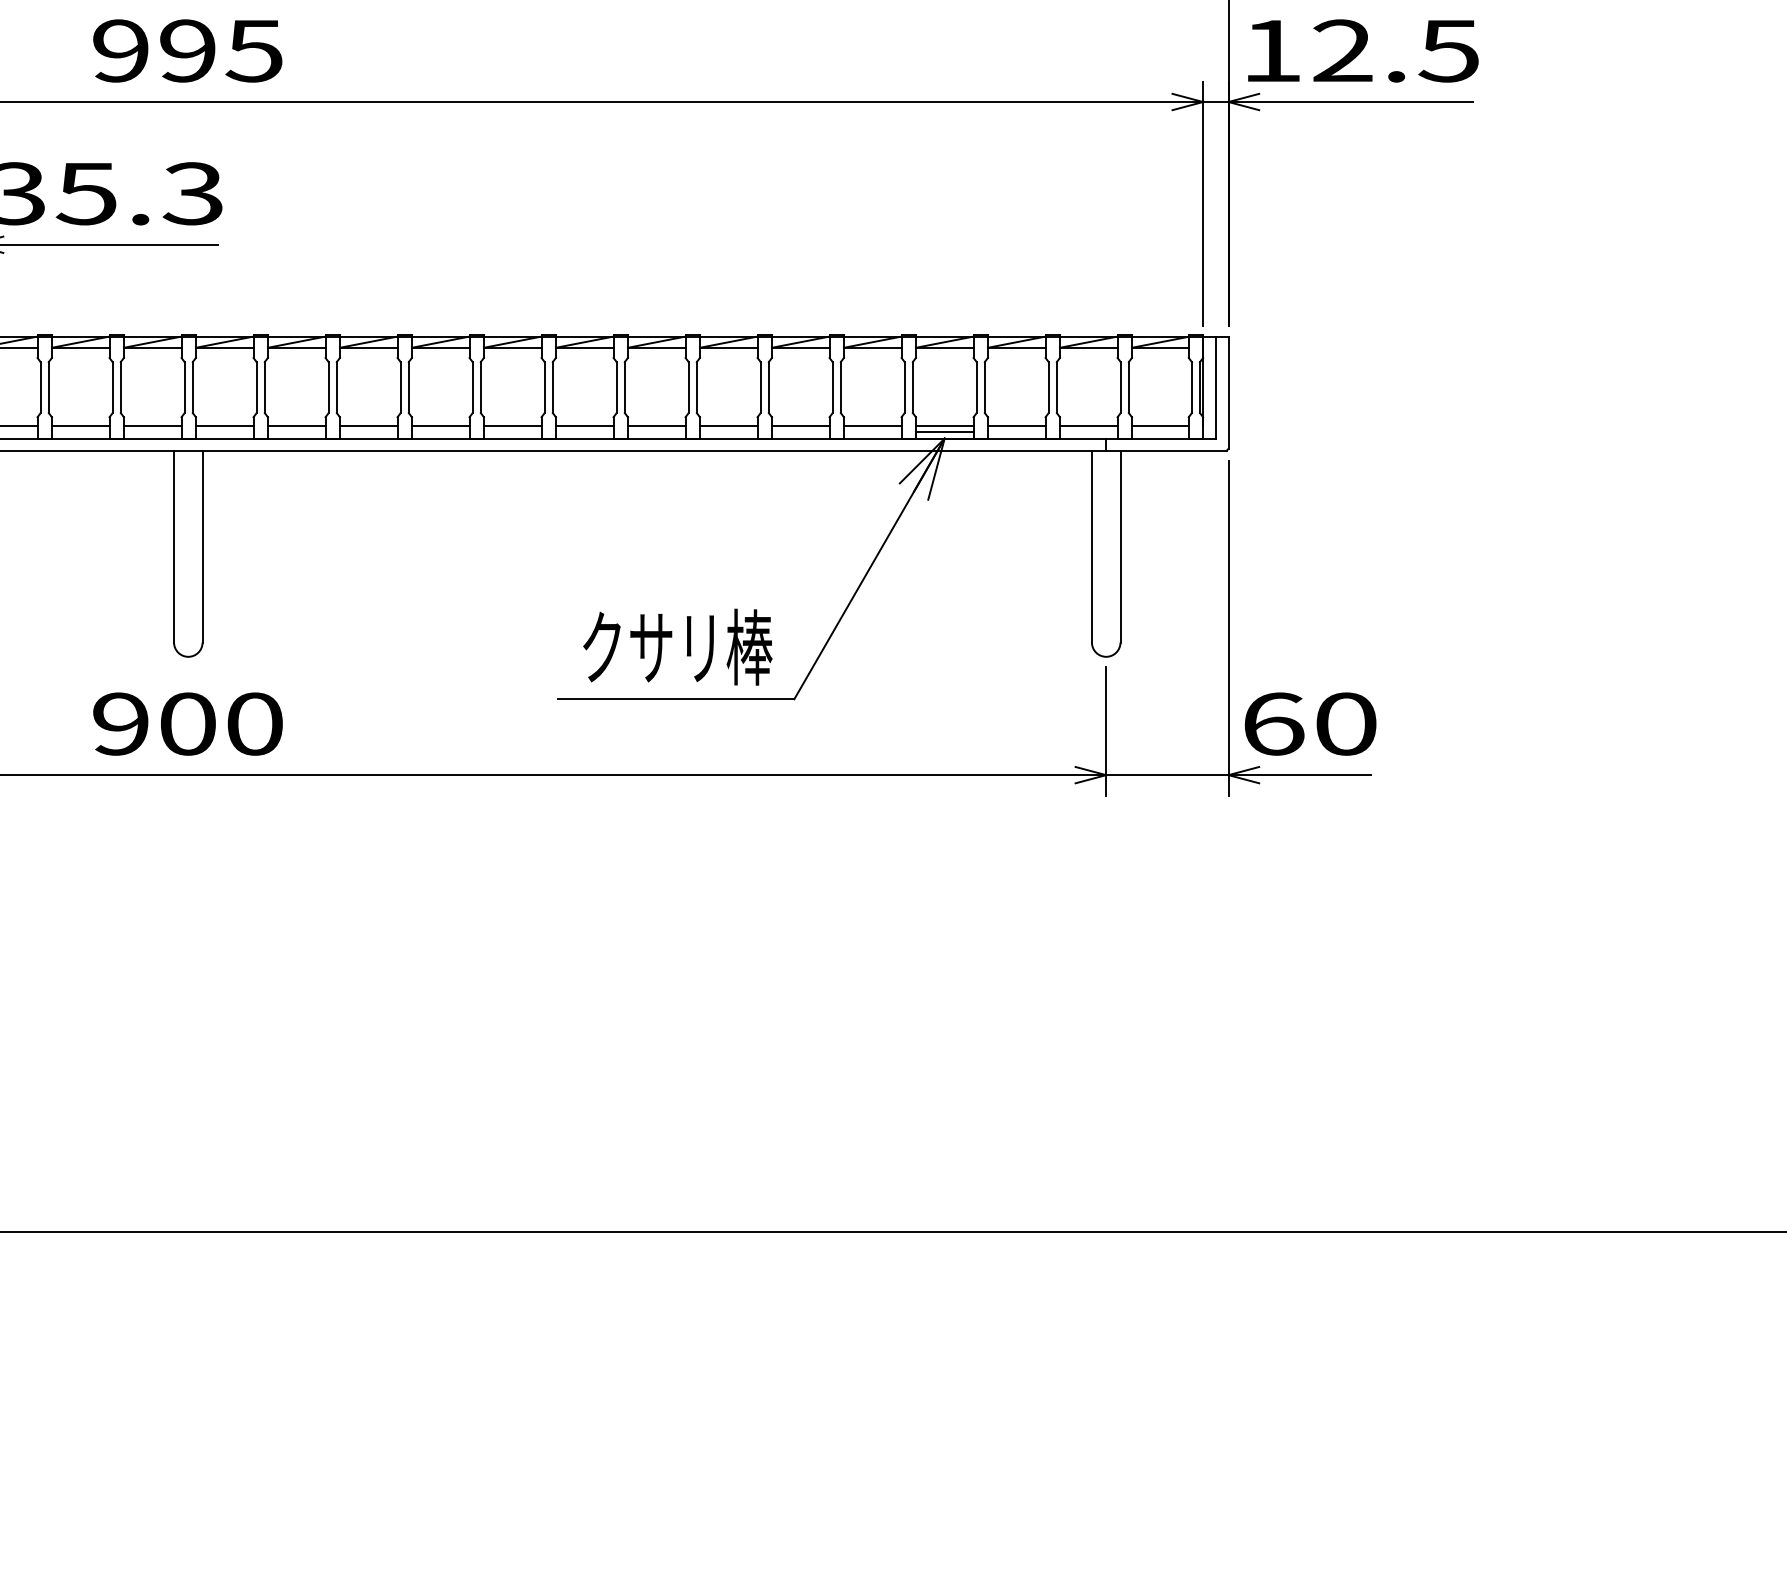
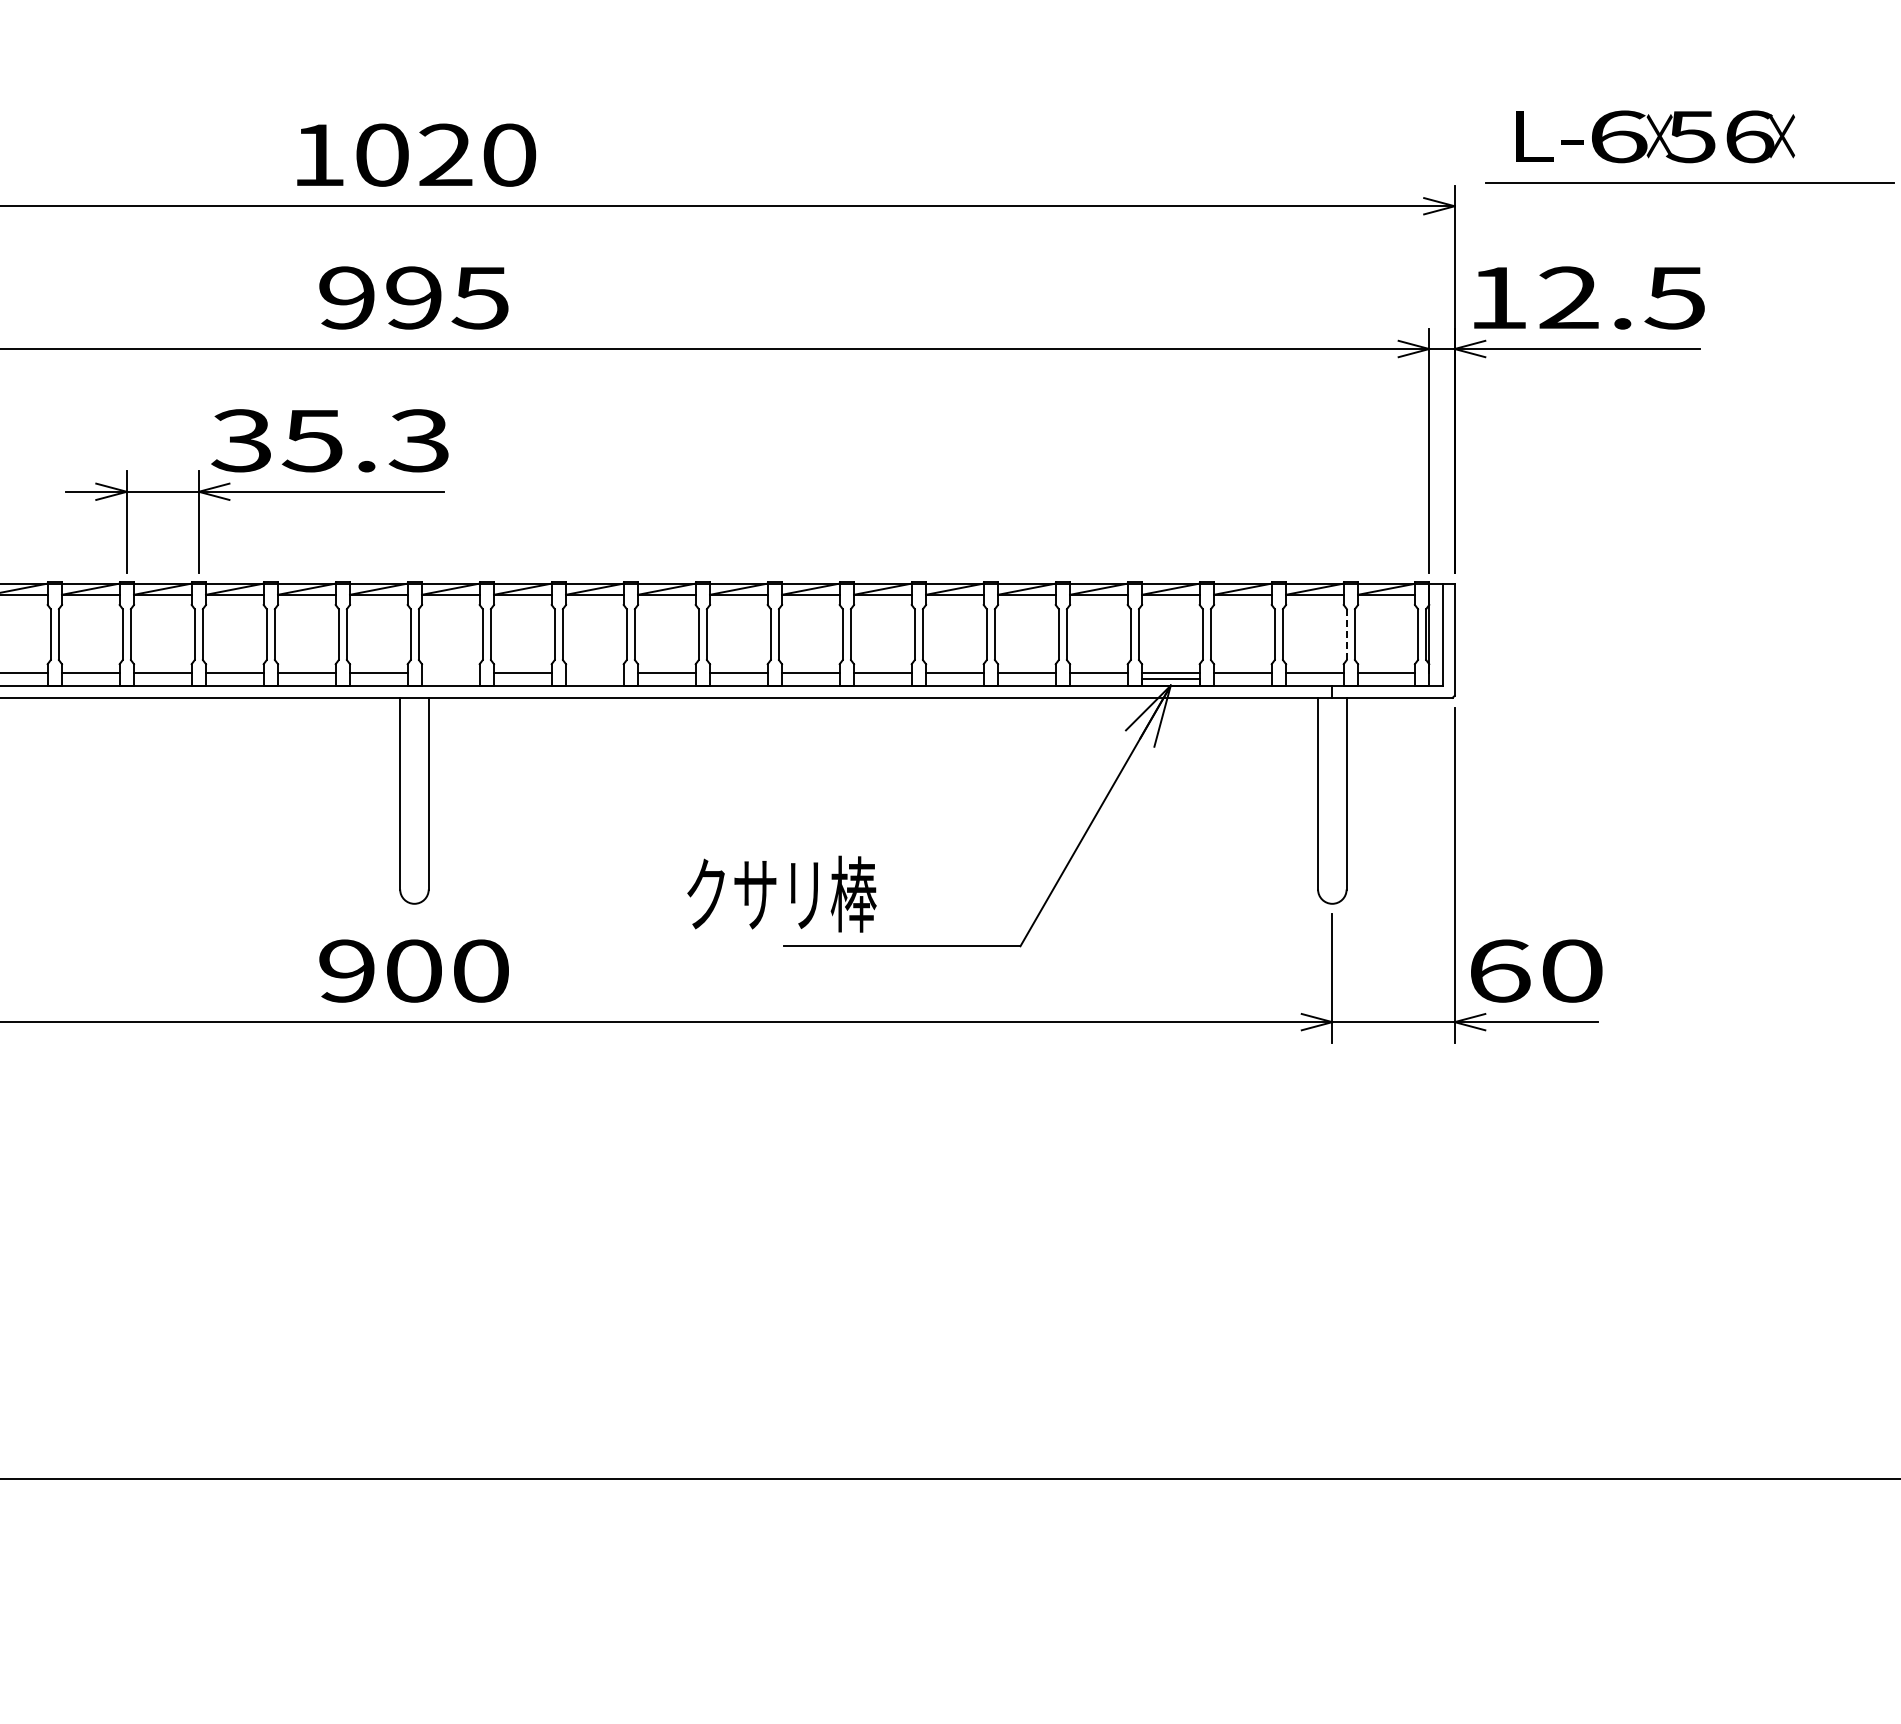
line: (1120, 388) -> (1346, 635), solid -> dashed
line: (224, 426) -> (450, 673), removed
line: (368, 426) -> (594, 673), removed
text: (677, 646) -> (781, 893), moved

